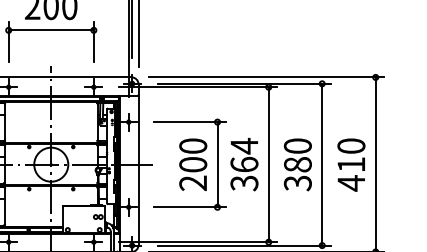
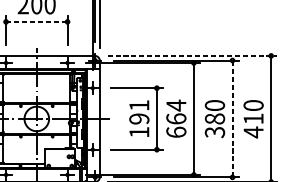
line: (51, 30) -> (36, 22), solid -> dashed
line: (266, 77) -> (192, 55), solid -> dashed
text: (193, 164) -> (139, 118), 200 -> 191
line: (322, 164) -> (232, 118), solid -> dashed
text: (244, 183) -> (176, 132), 364 -> 664

